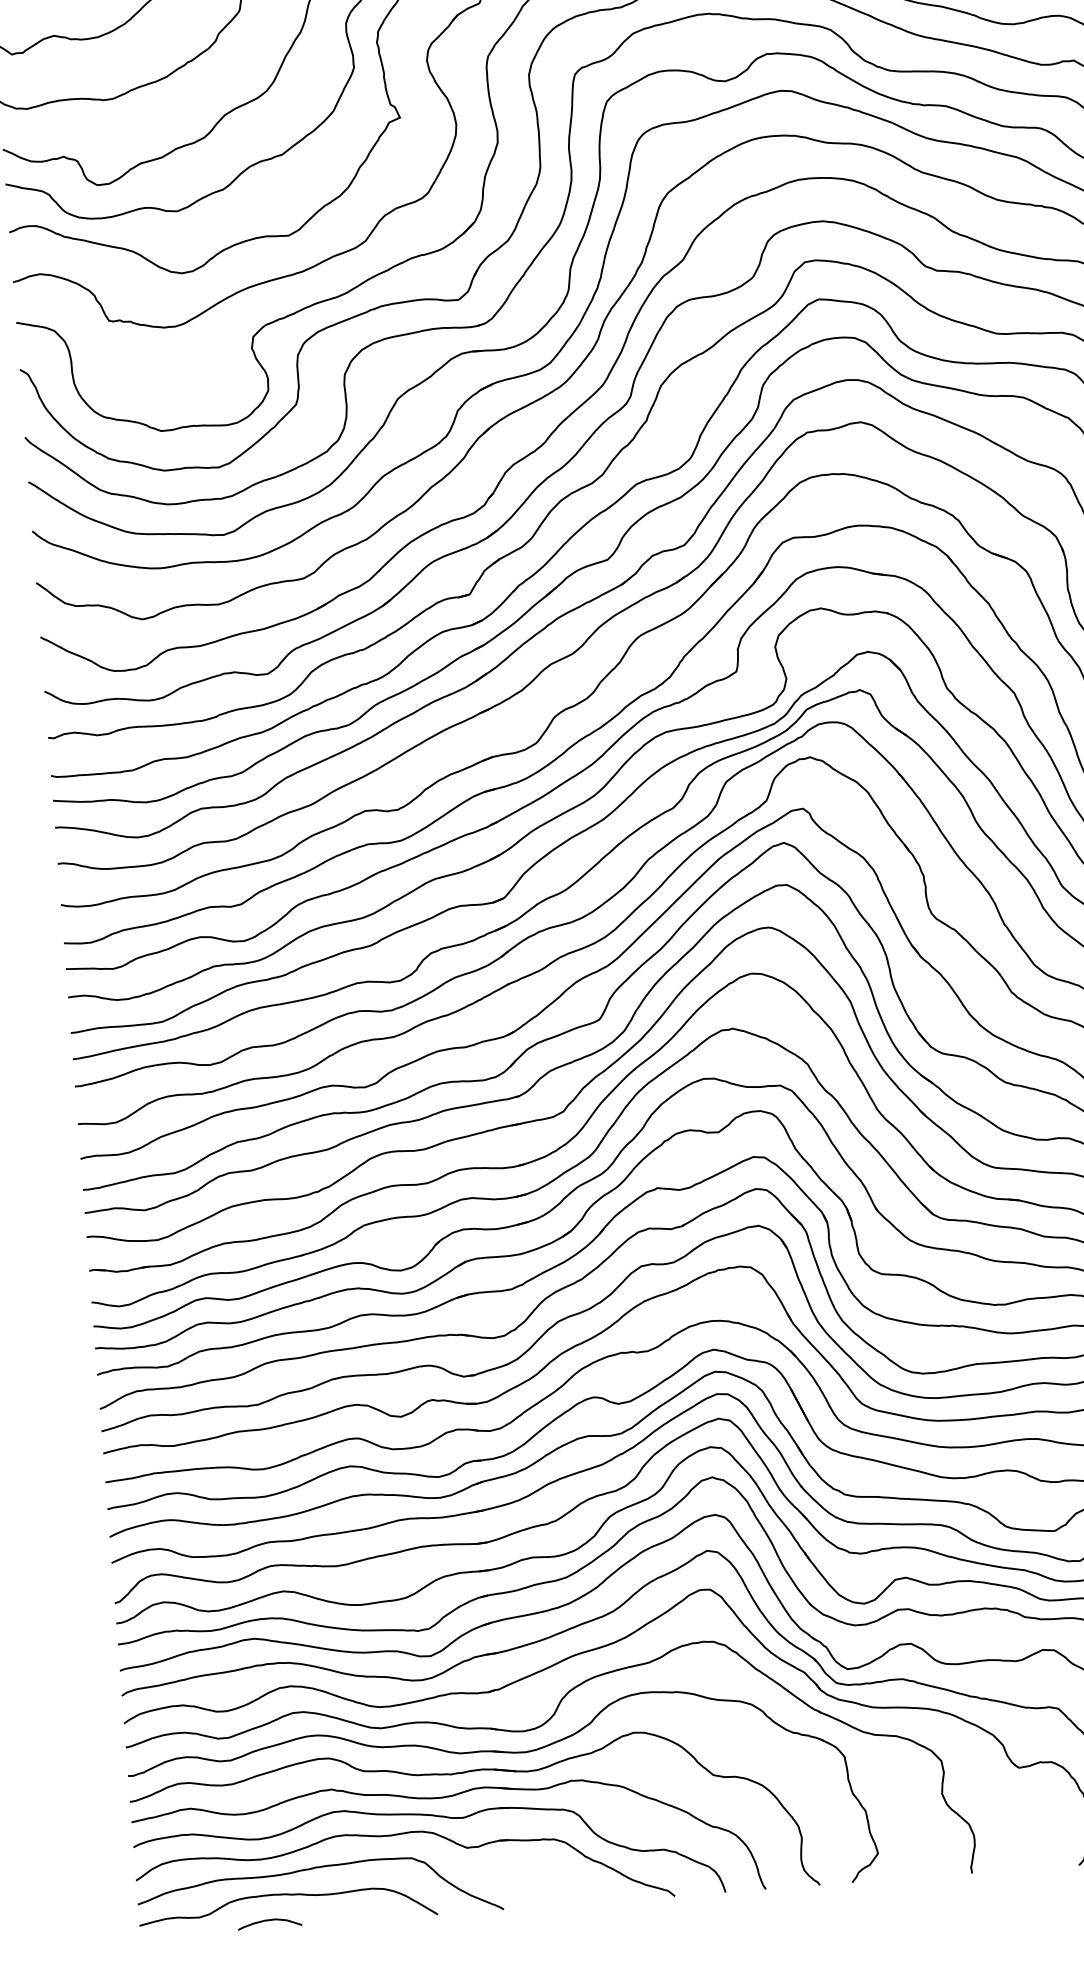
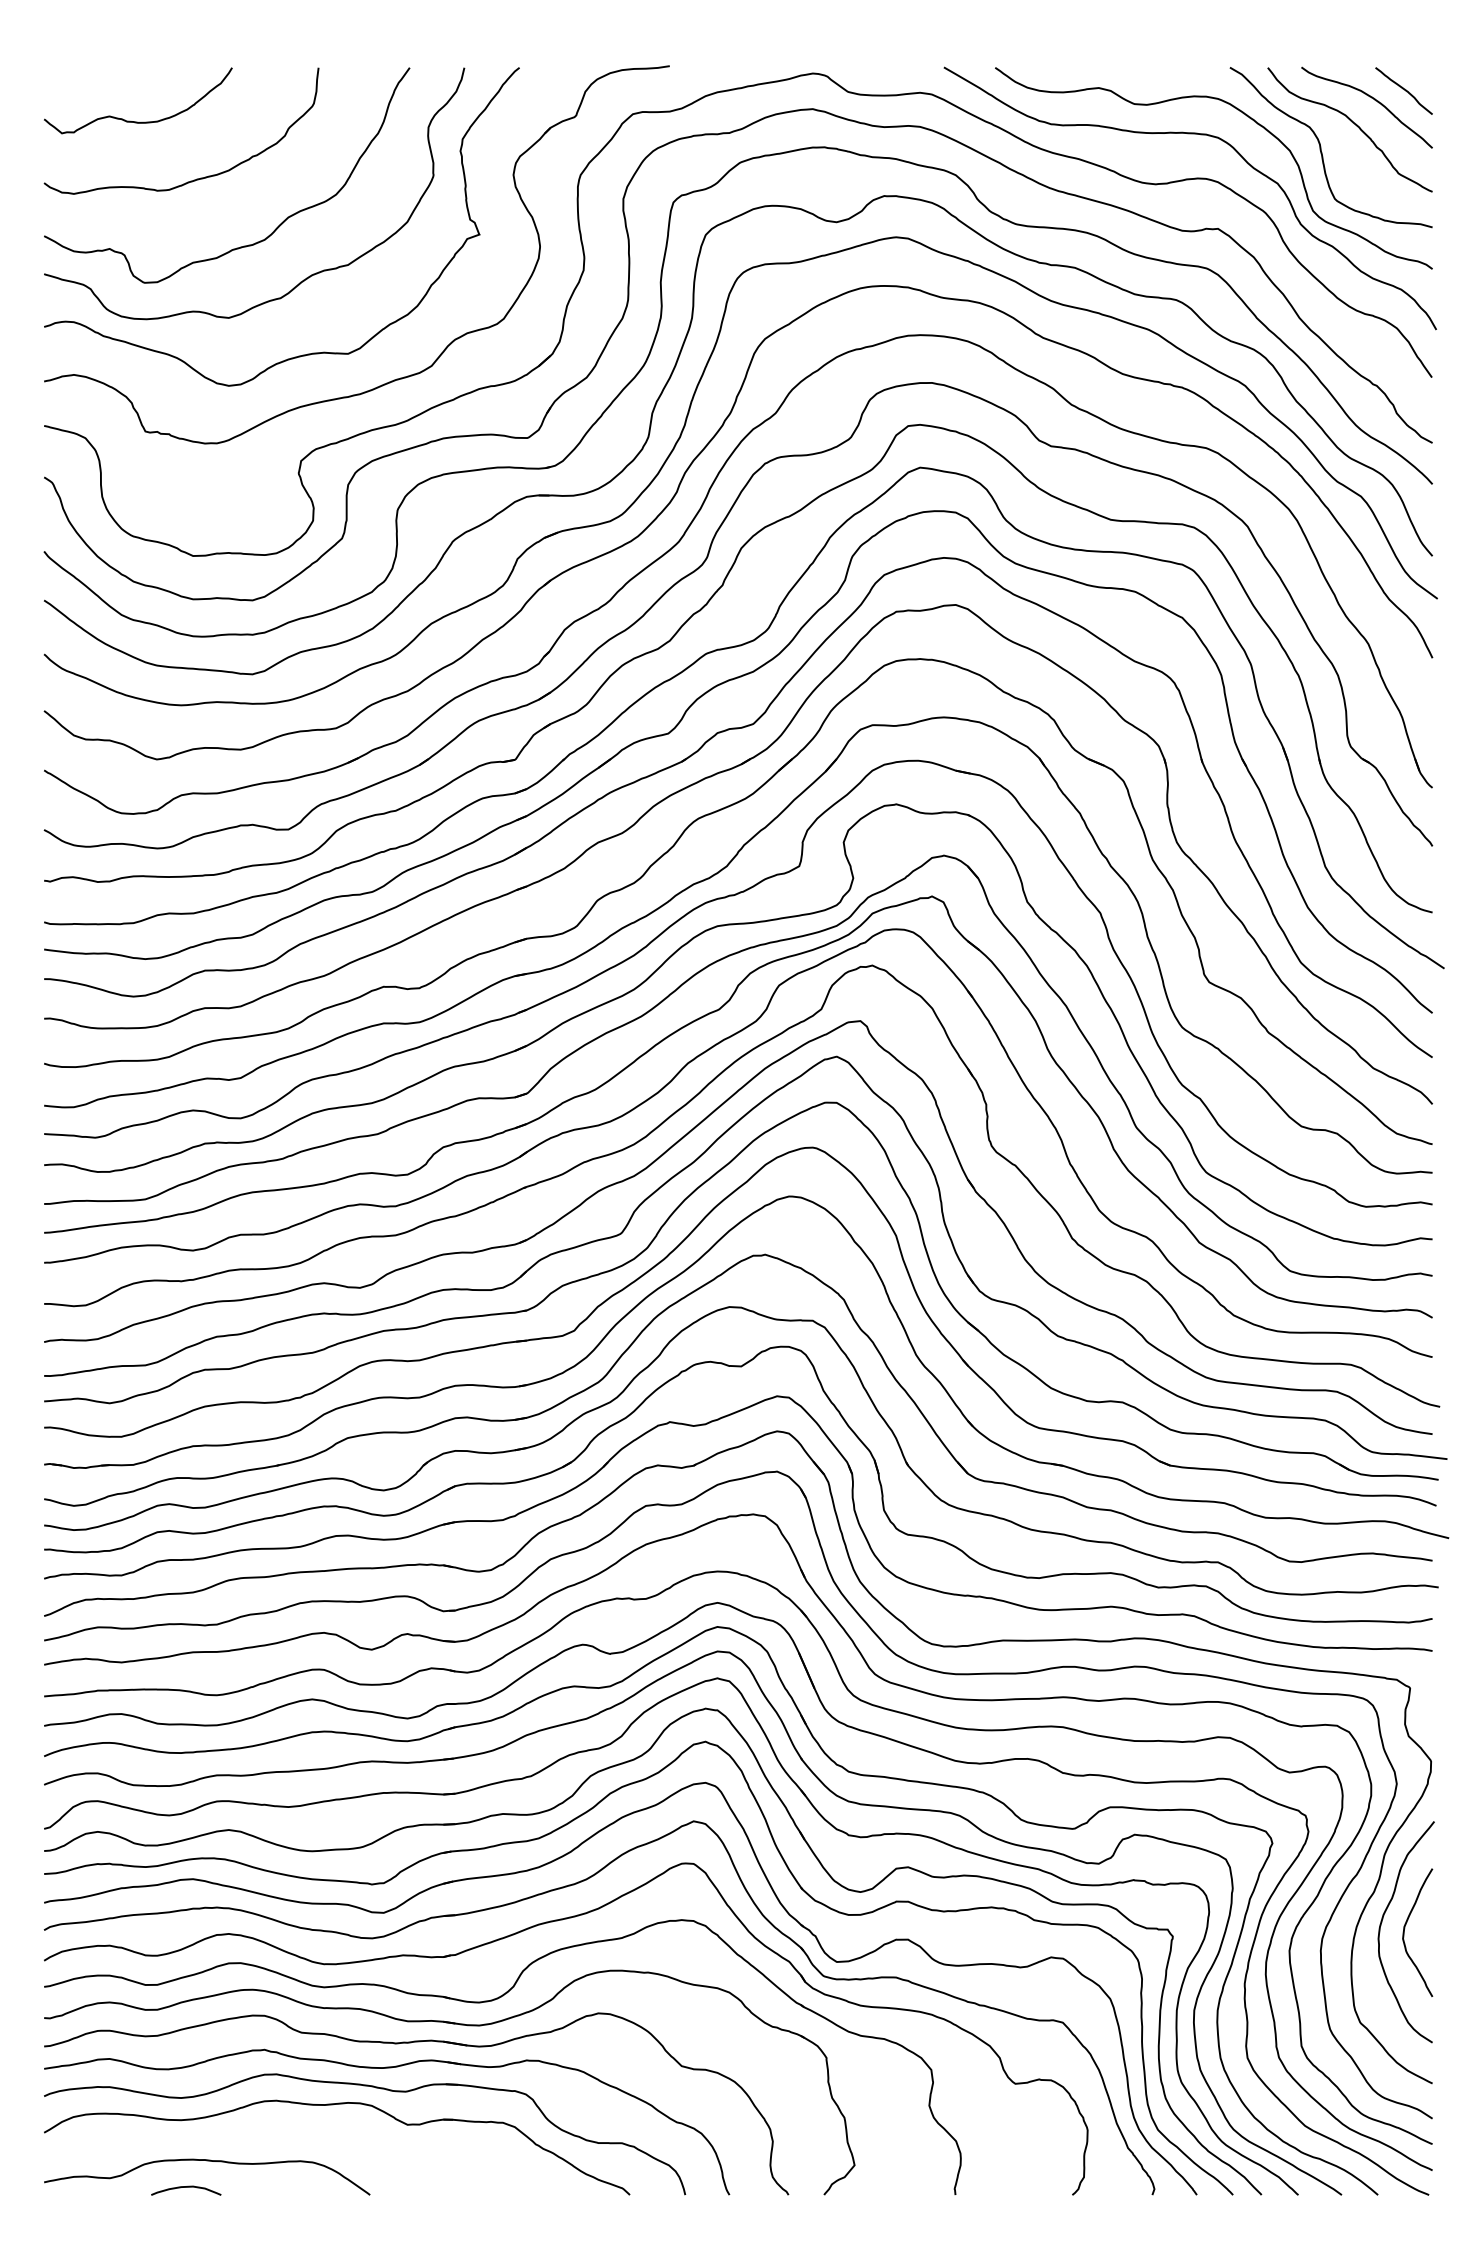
curve: (311, 1869) -> (236, 2135), removed

